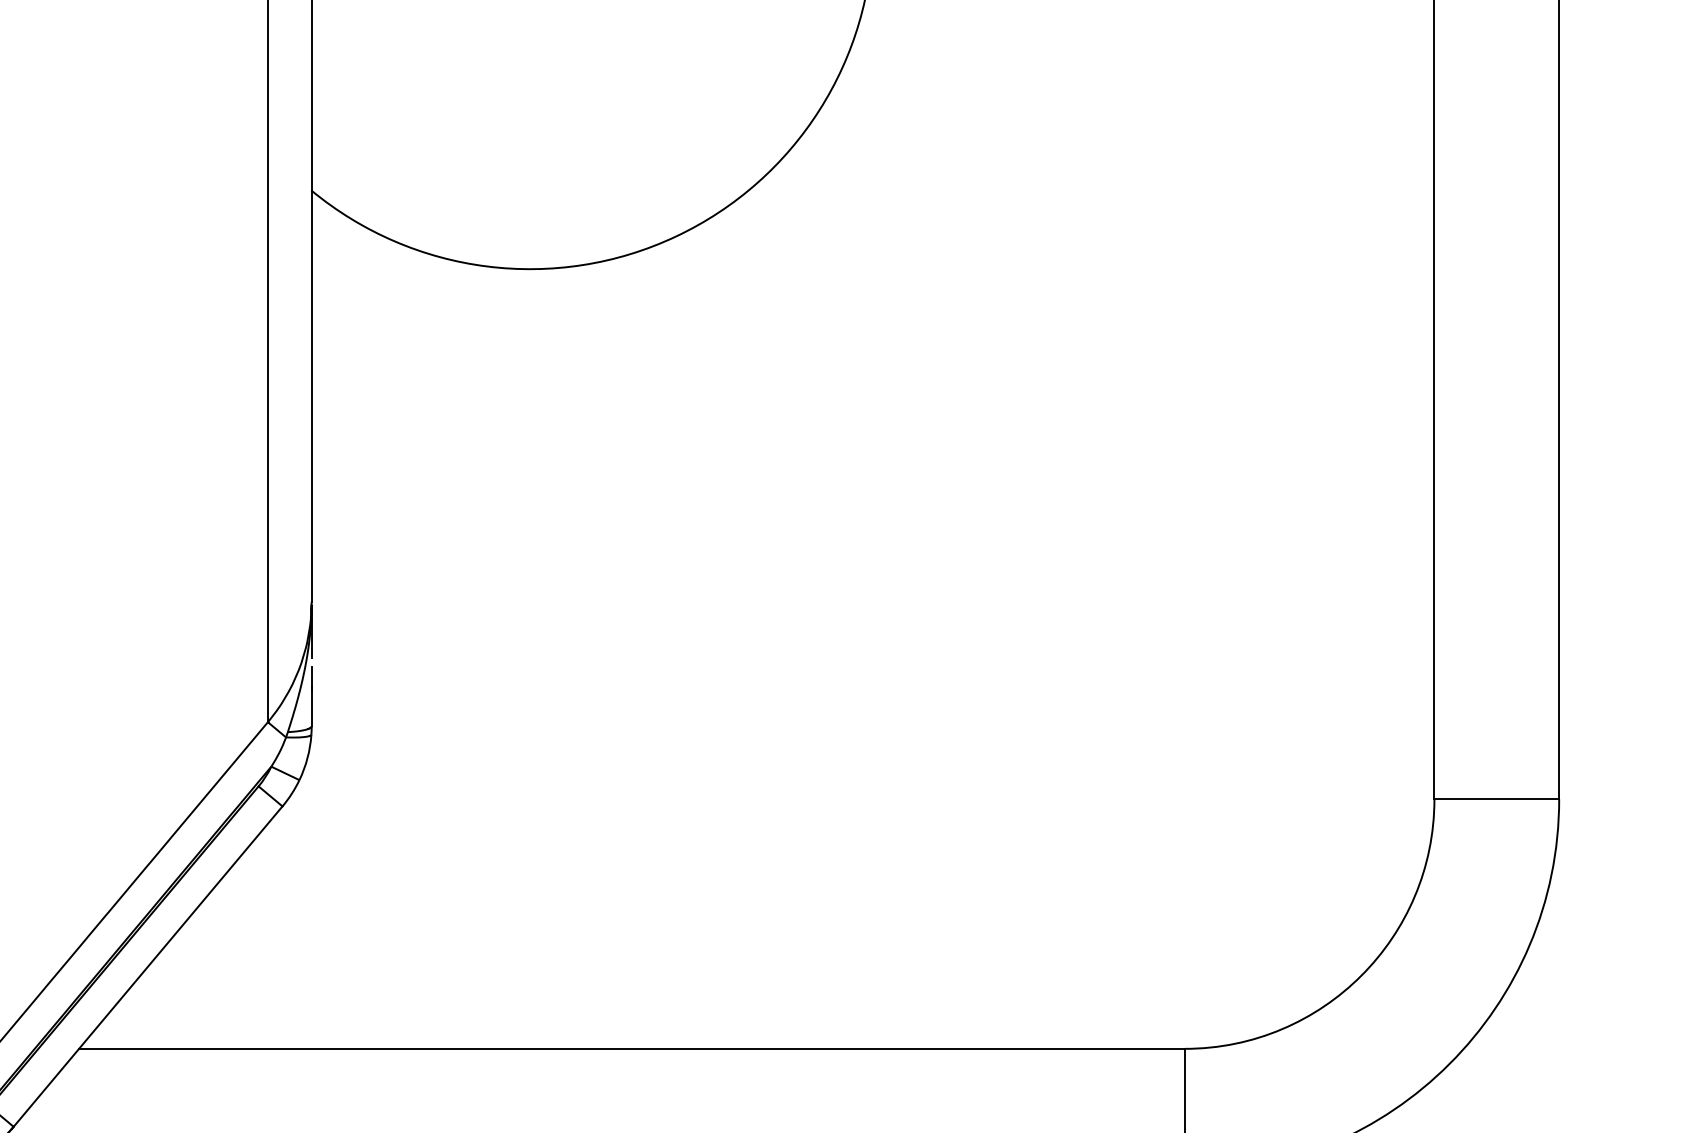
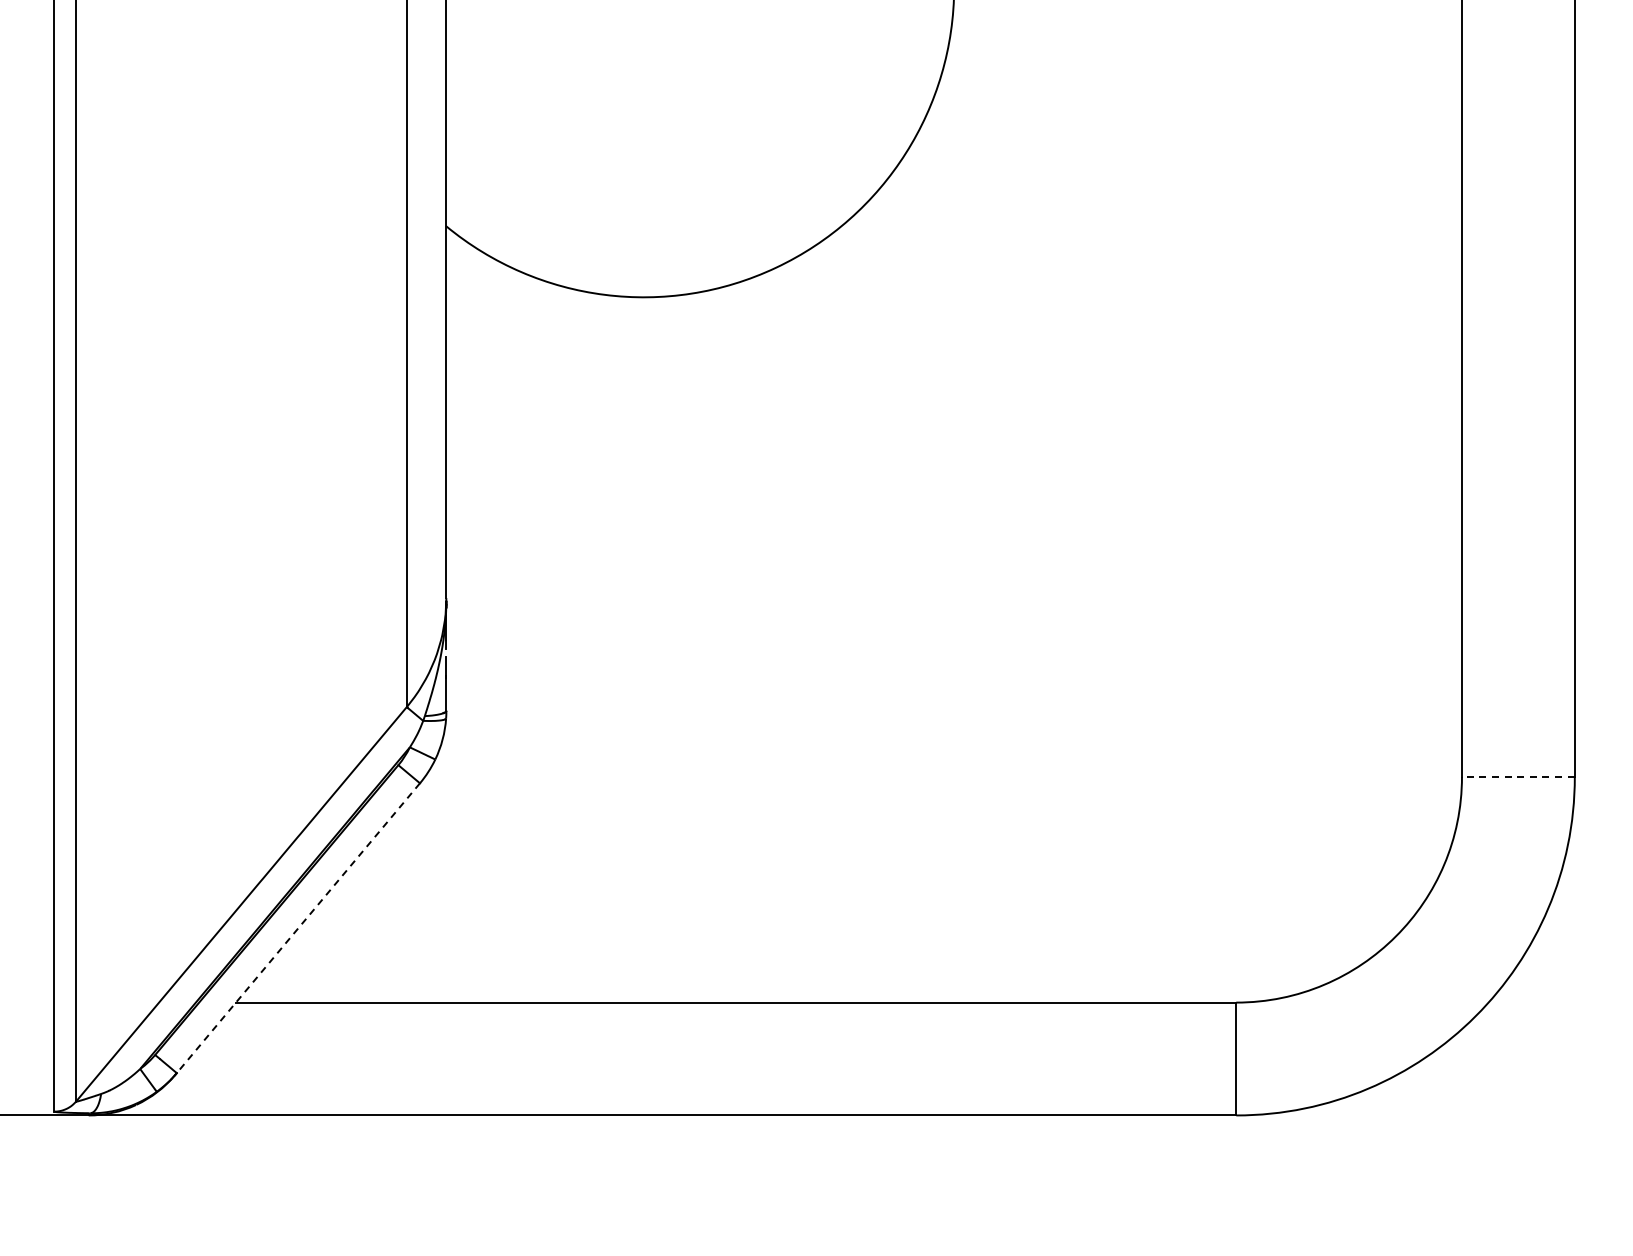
line: (1495, 798) -> (1517, 776), solid -> dashed
line: (148, 966) -> (298, 928), solid -> dashed

